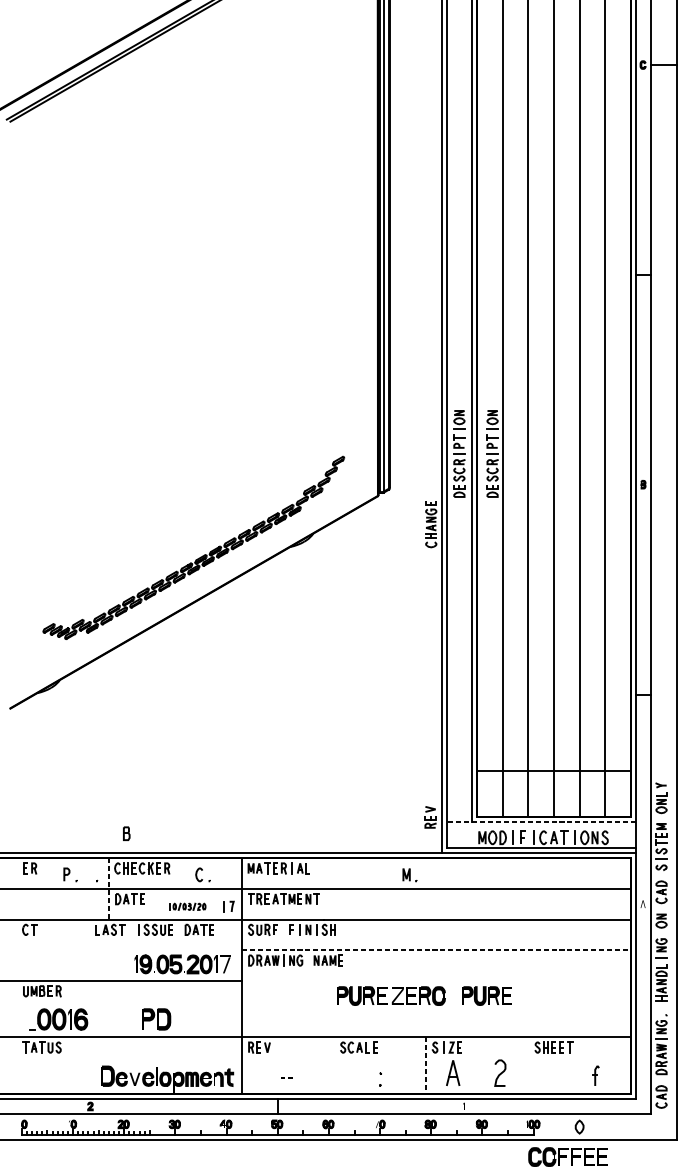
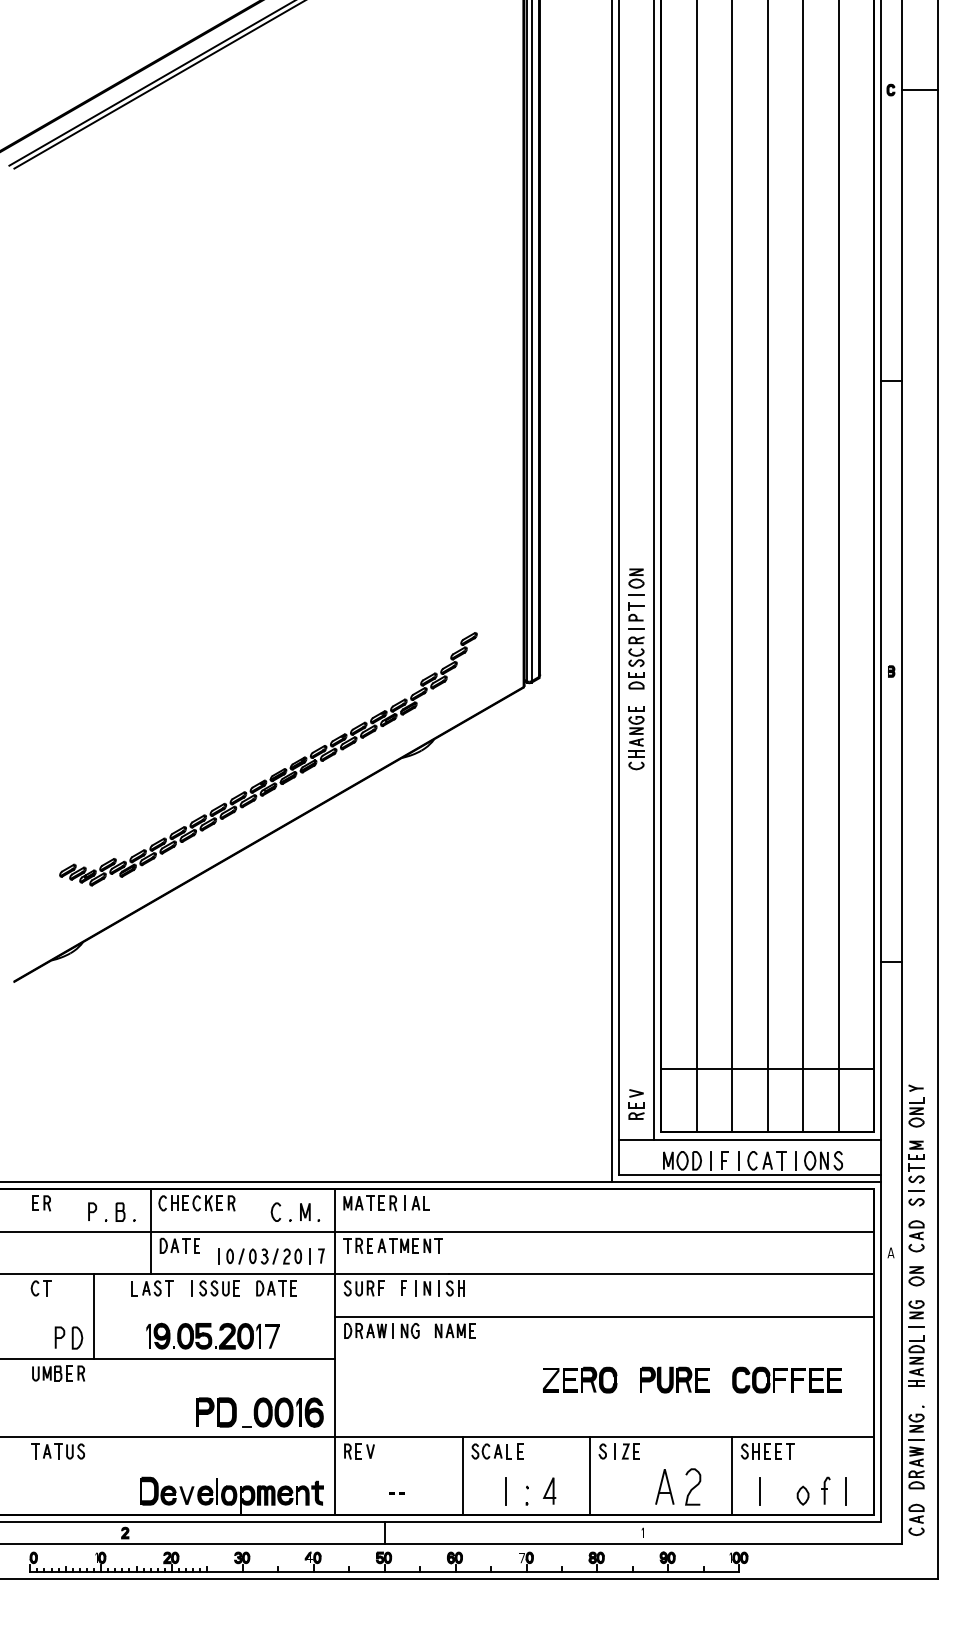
part: (492, 453) -> (682, 628), removed
part: (431, 525) -> (636, 738), moved
part: (430, 817) -> (636, 1104), moved
line: (540, 822) -> (749, 1139), dashed -> solid
part: (126, 833) -> (120, 1211), moved
part: (410, 875) -> (310, 1212), moved
line: (108, 888) -> (150, 1231), dashed -> solid
part: (187, 906) -> (259, 1256), size x1.67
line: (68, 950) -> (94, 1316), added
line: (437, 950) -> (605, 1316), dashed -> solid
part: (182, 963) -> (212, 1335), moved
part: (49, 965) -> (68, 1337), added
part: (361, 995) -> (501, 1379), removed
part: (58, 1019) -> (282, 1412), moved
line: (333, 1065) -> (462, 1476), added
line: (426, 1065) -> (590, 1476), dashed -> solid
line: (528, 1065) -> (732, 1476), added
part: (452, 1072) -> (664, 1486), moved
line: (365, 1075) -> (506, 1490), added
line: (396, 1075) -> (549, 1489), added
line: (548, 1075) -> (760, 1490), added
line: (610, 1075) -> (846, 1490), added
part: (579, 1126) -> (802, 1495), moved
part: (567, 1156) -> (786, 1379), moved

